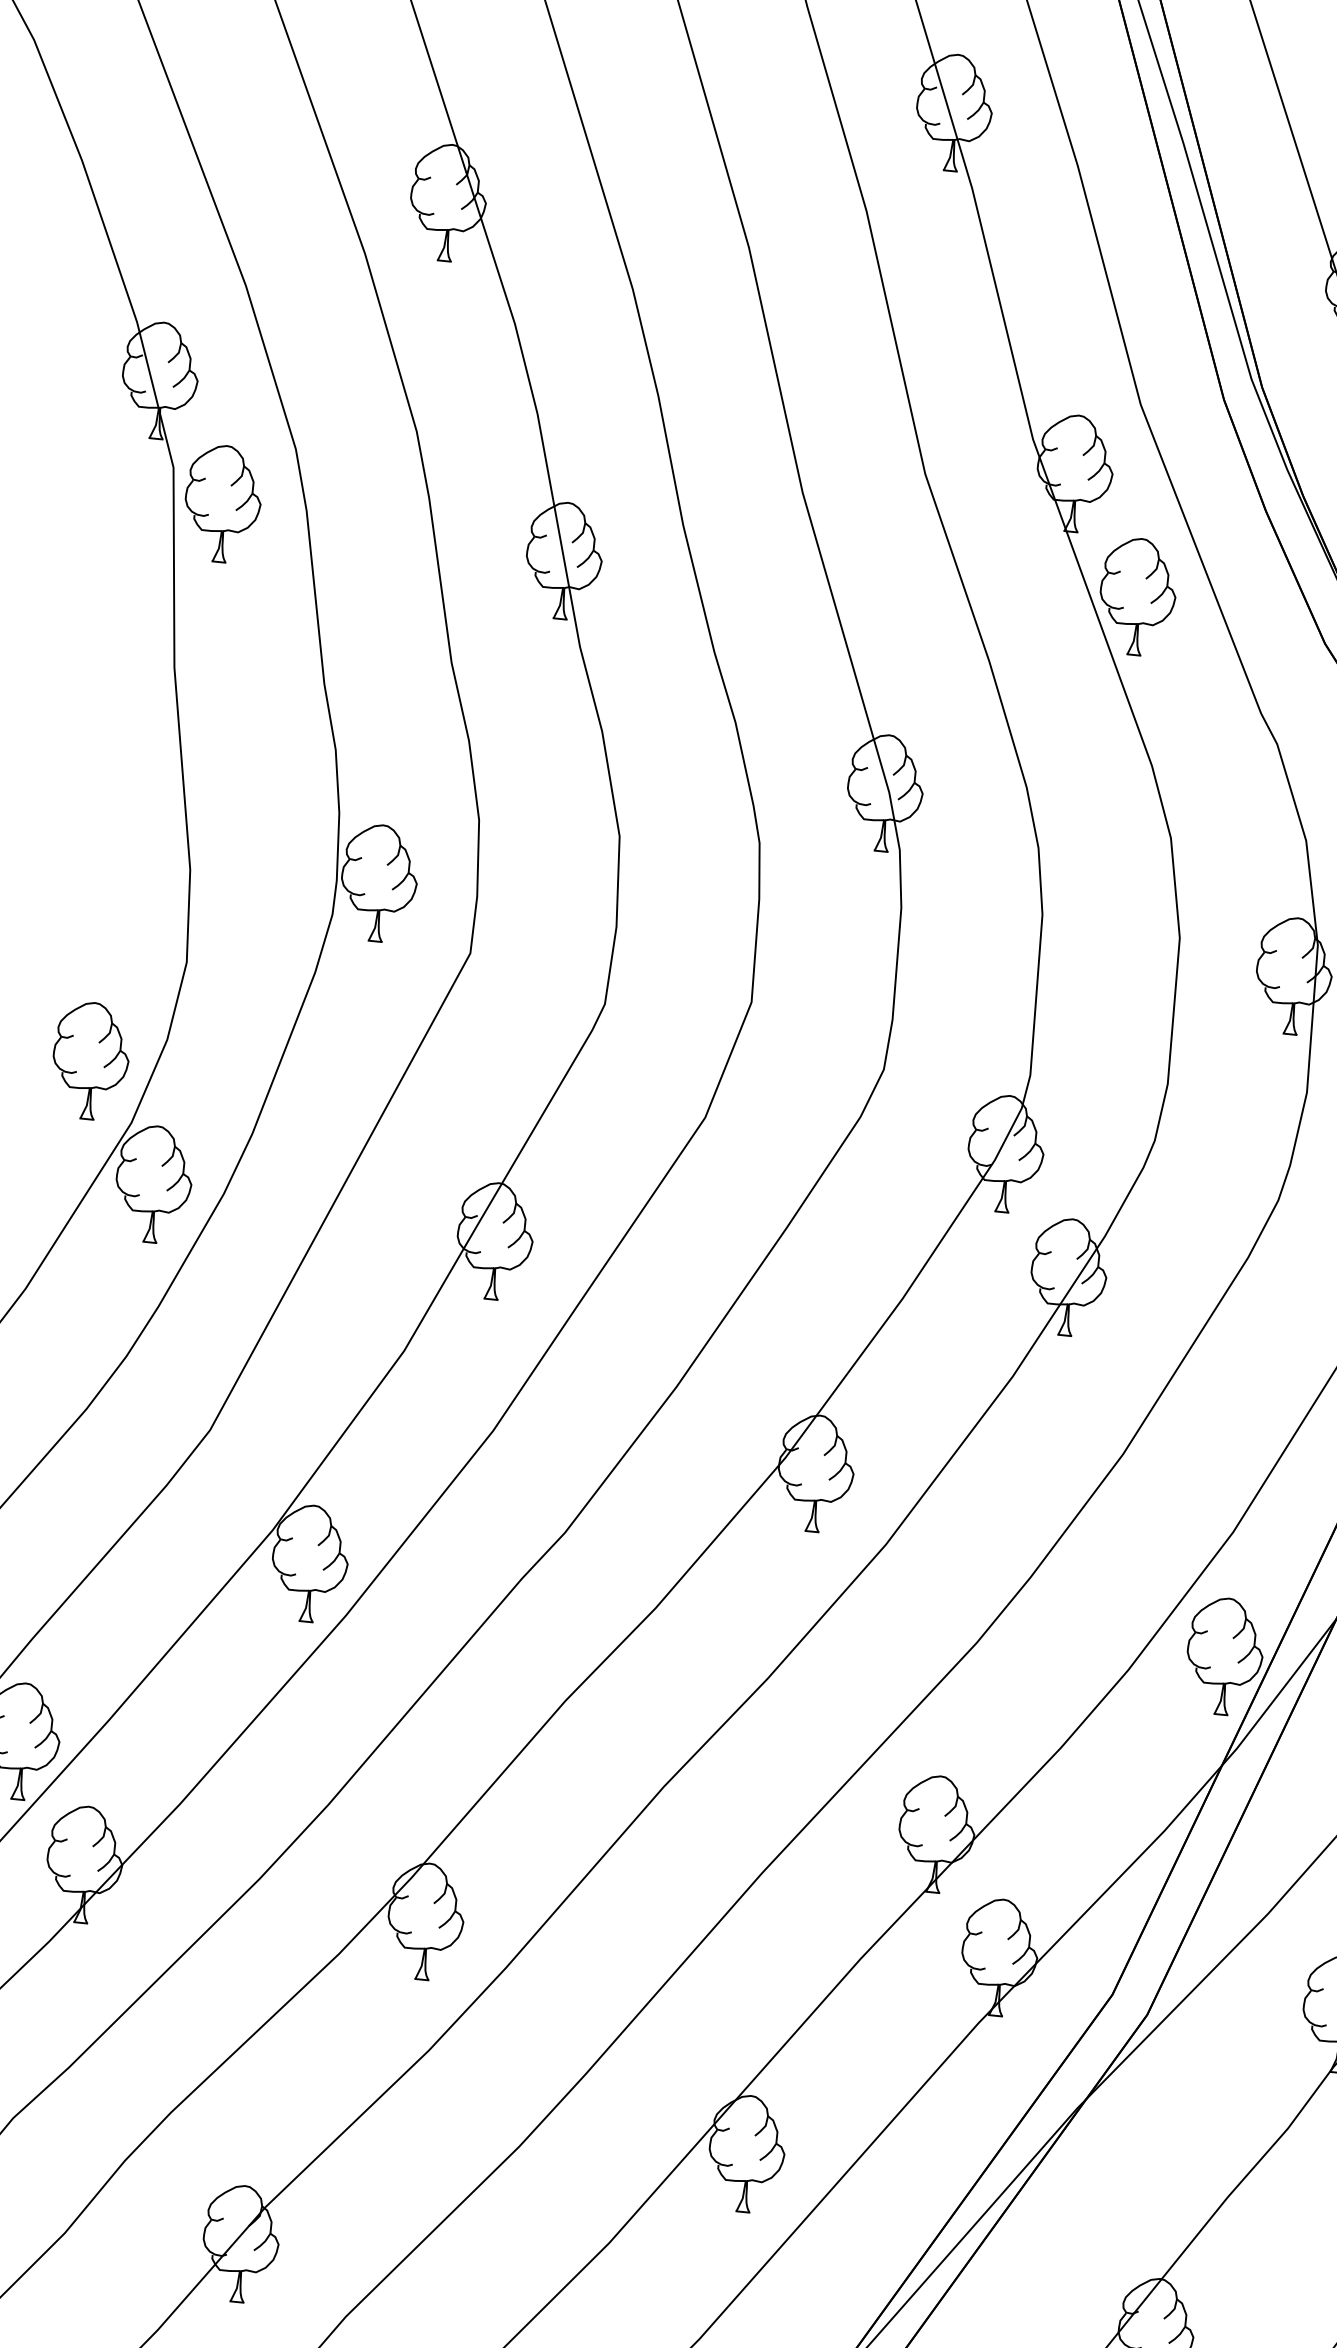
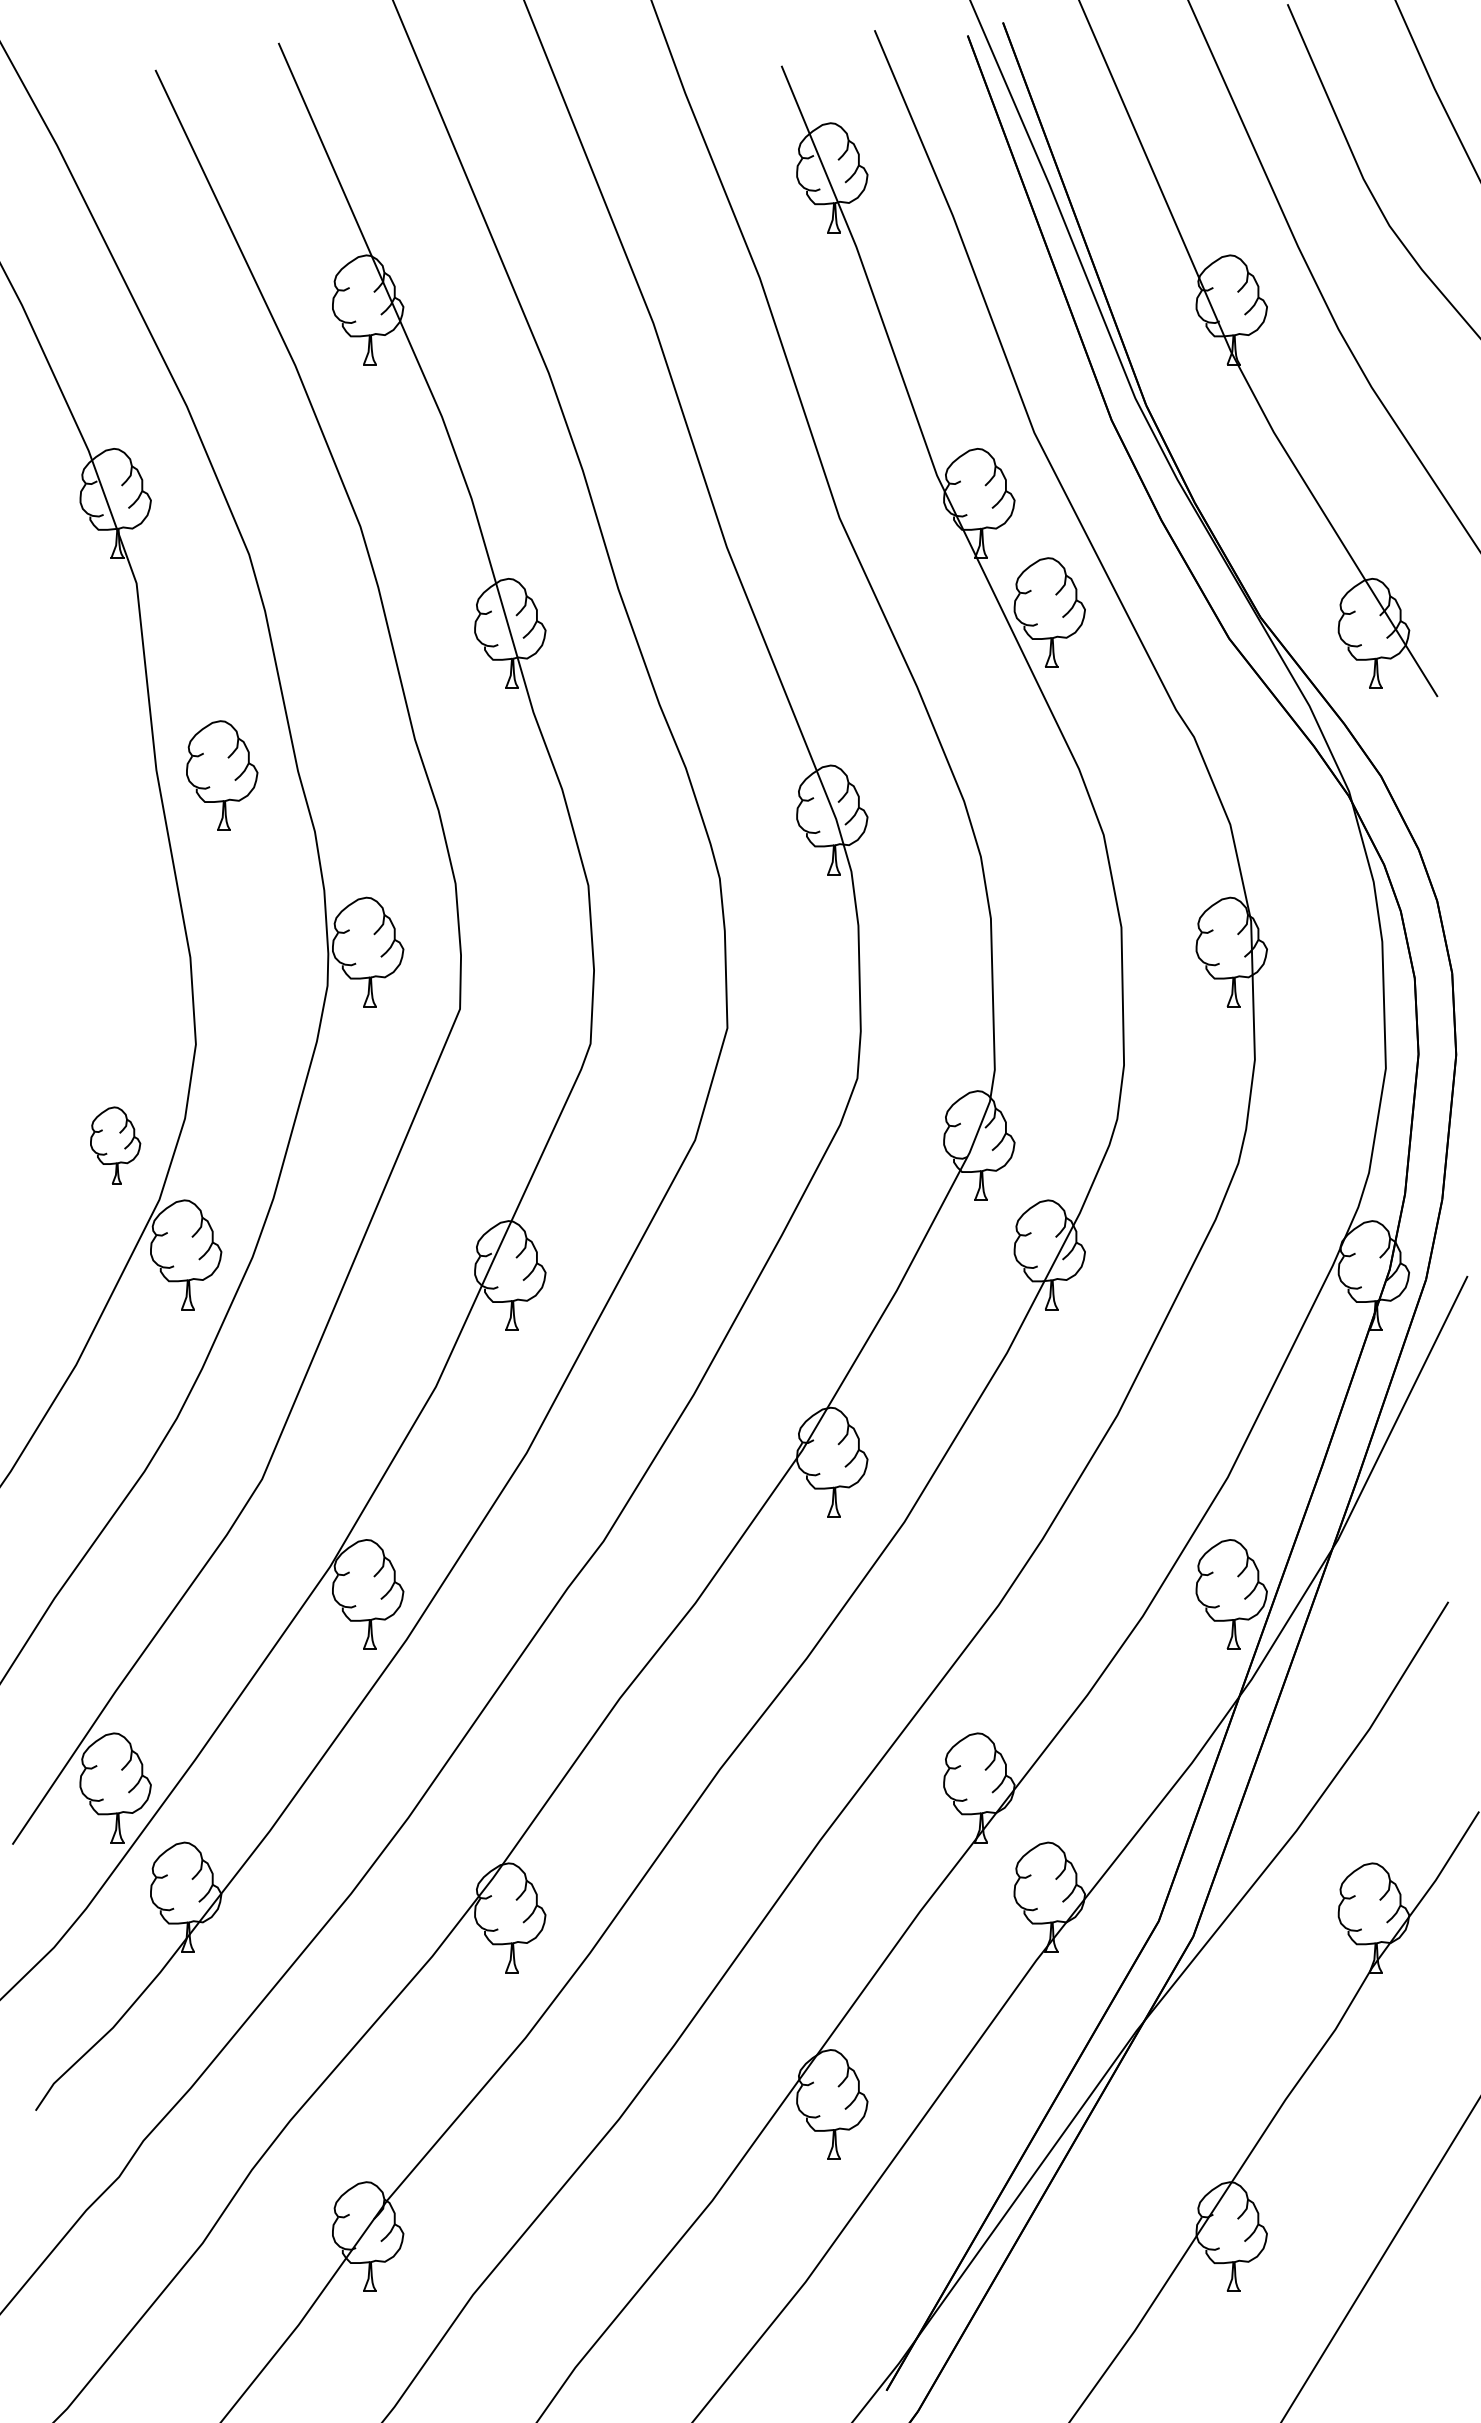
part: (223, 503) -> (222, 775), moved
part: (90, 1060) -> (115, 1145), size x0.7

